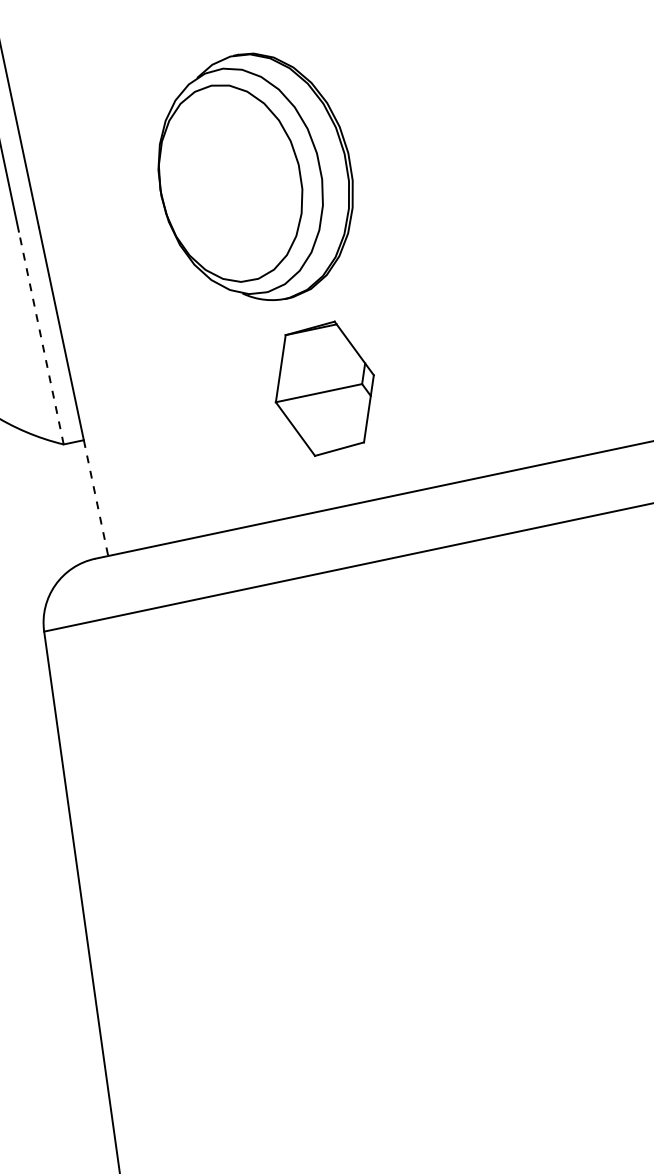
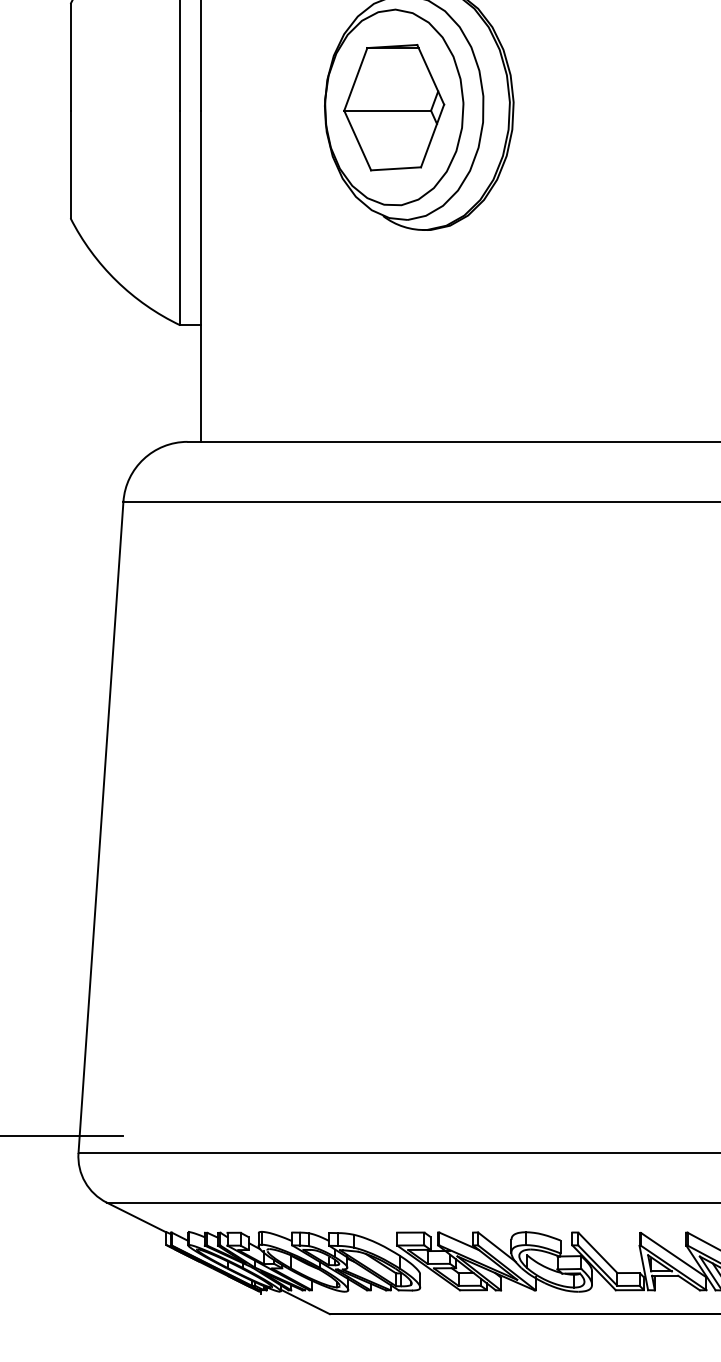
line: (41, 337) -> (180, 217), dashed -> solid
part: (325, 388) -> (394, 107), moved
line: (96, 499) -> (200, 384), dashed -> solid

